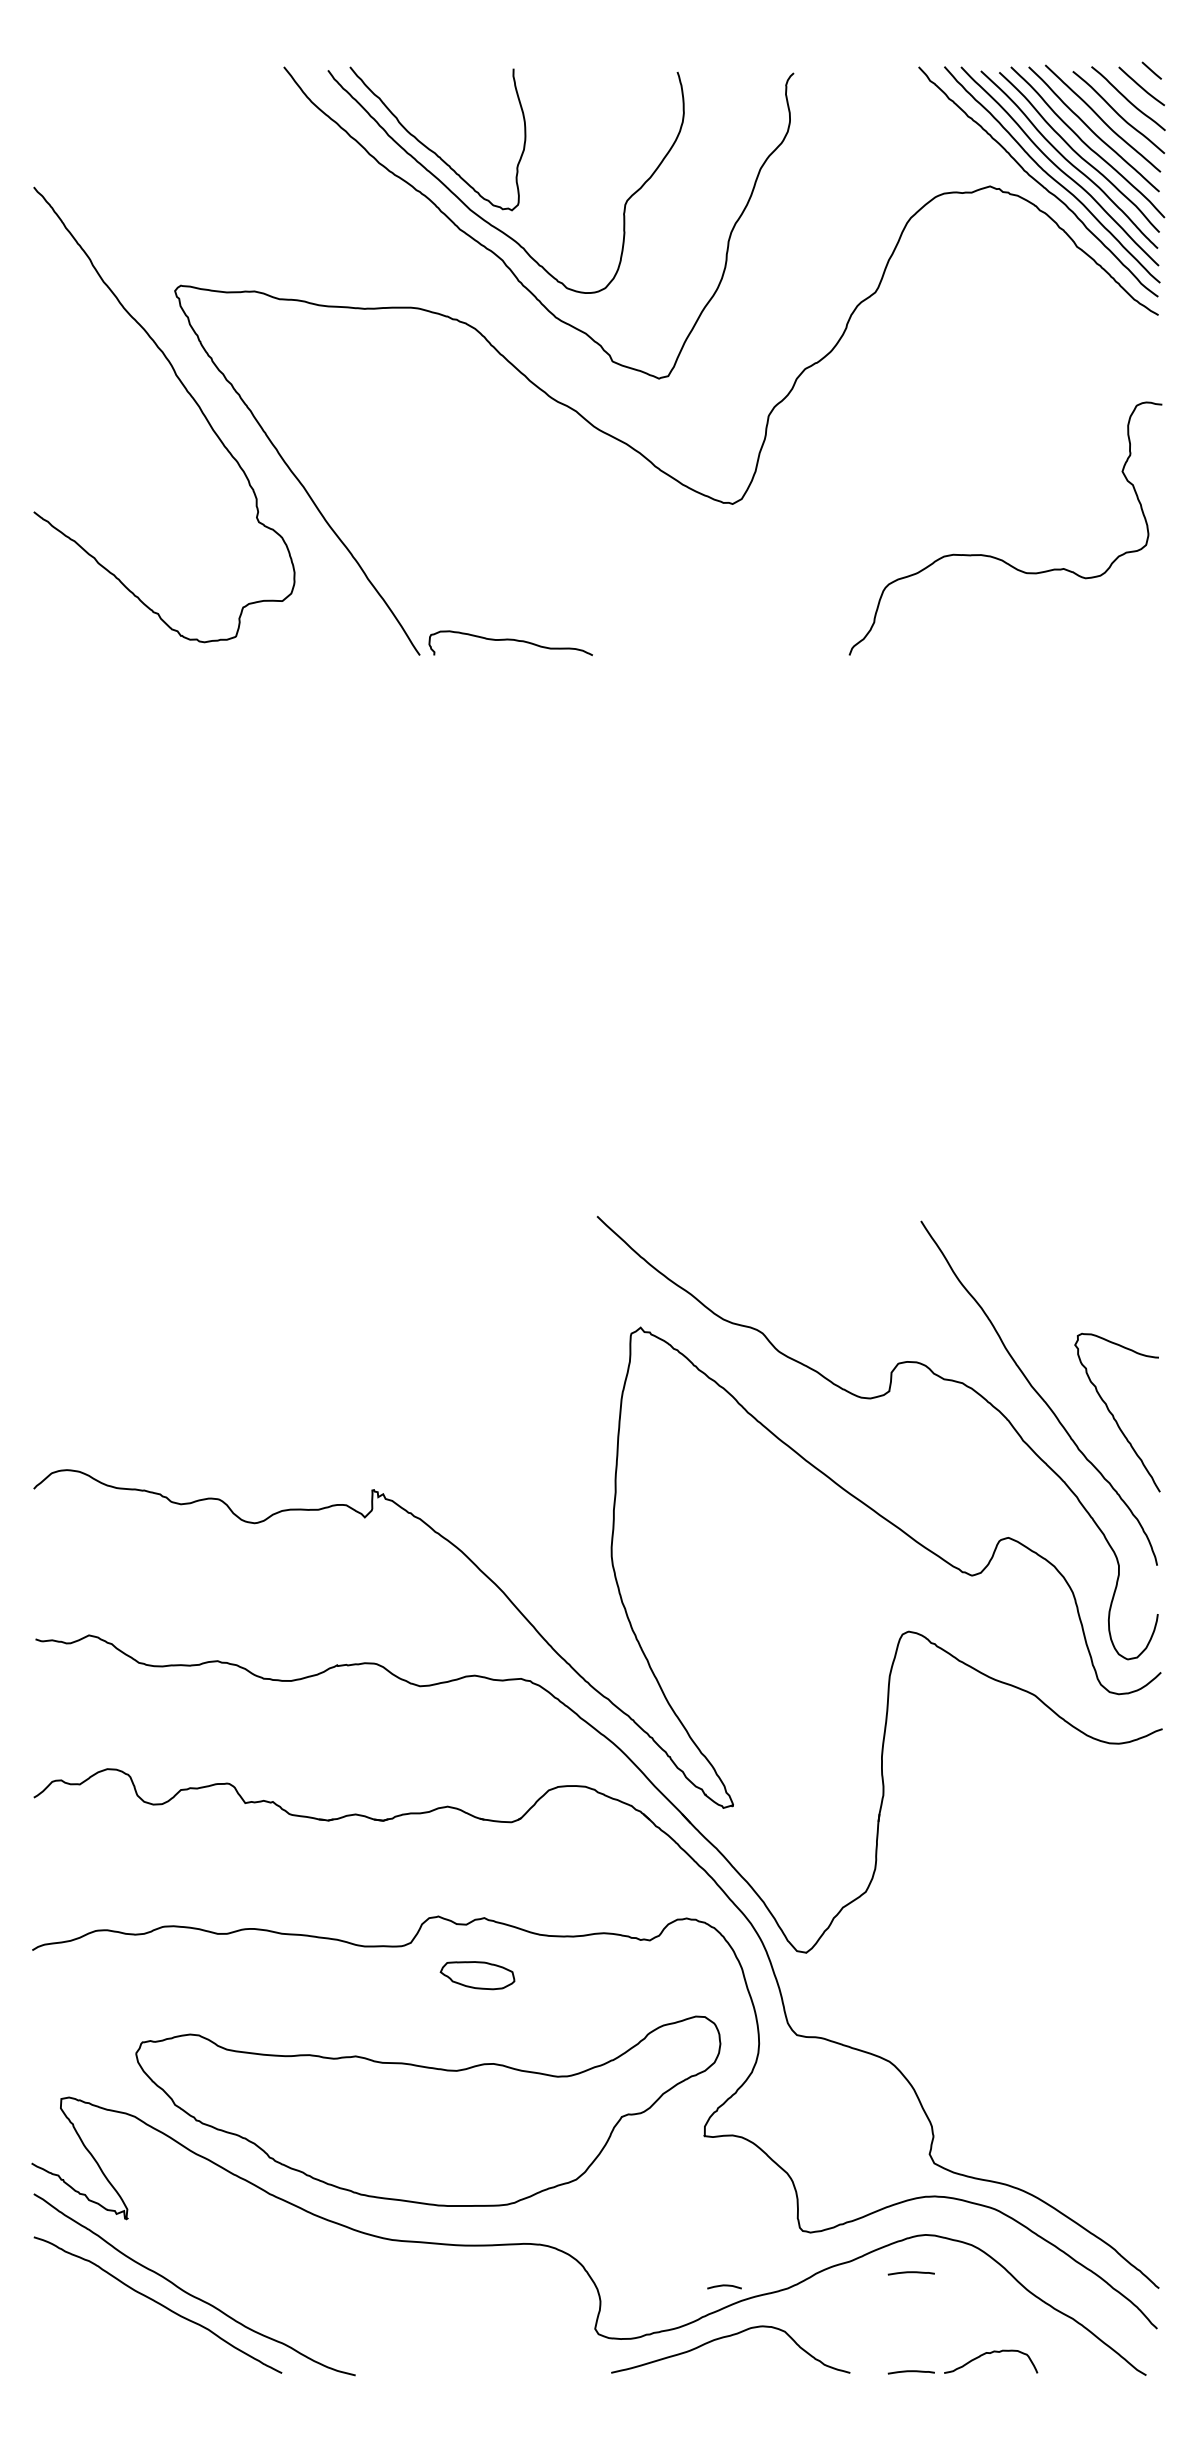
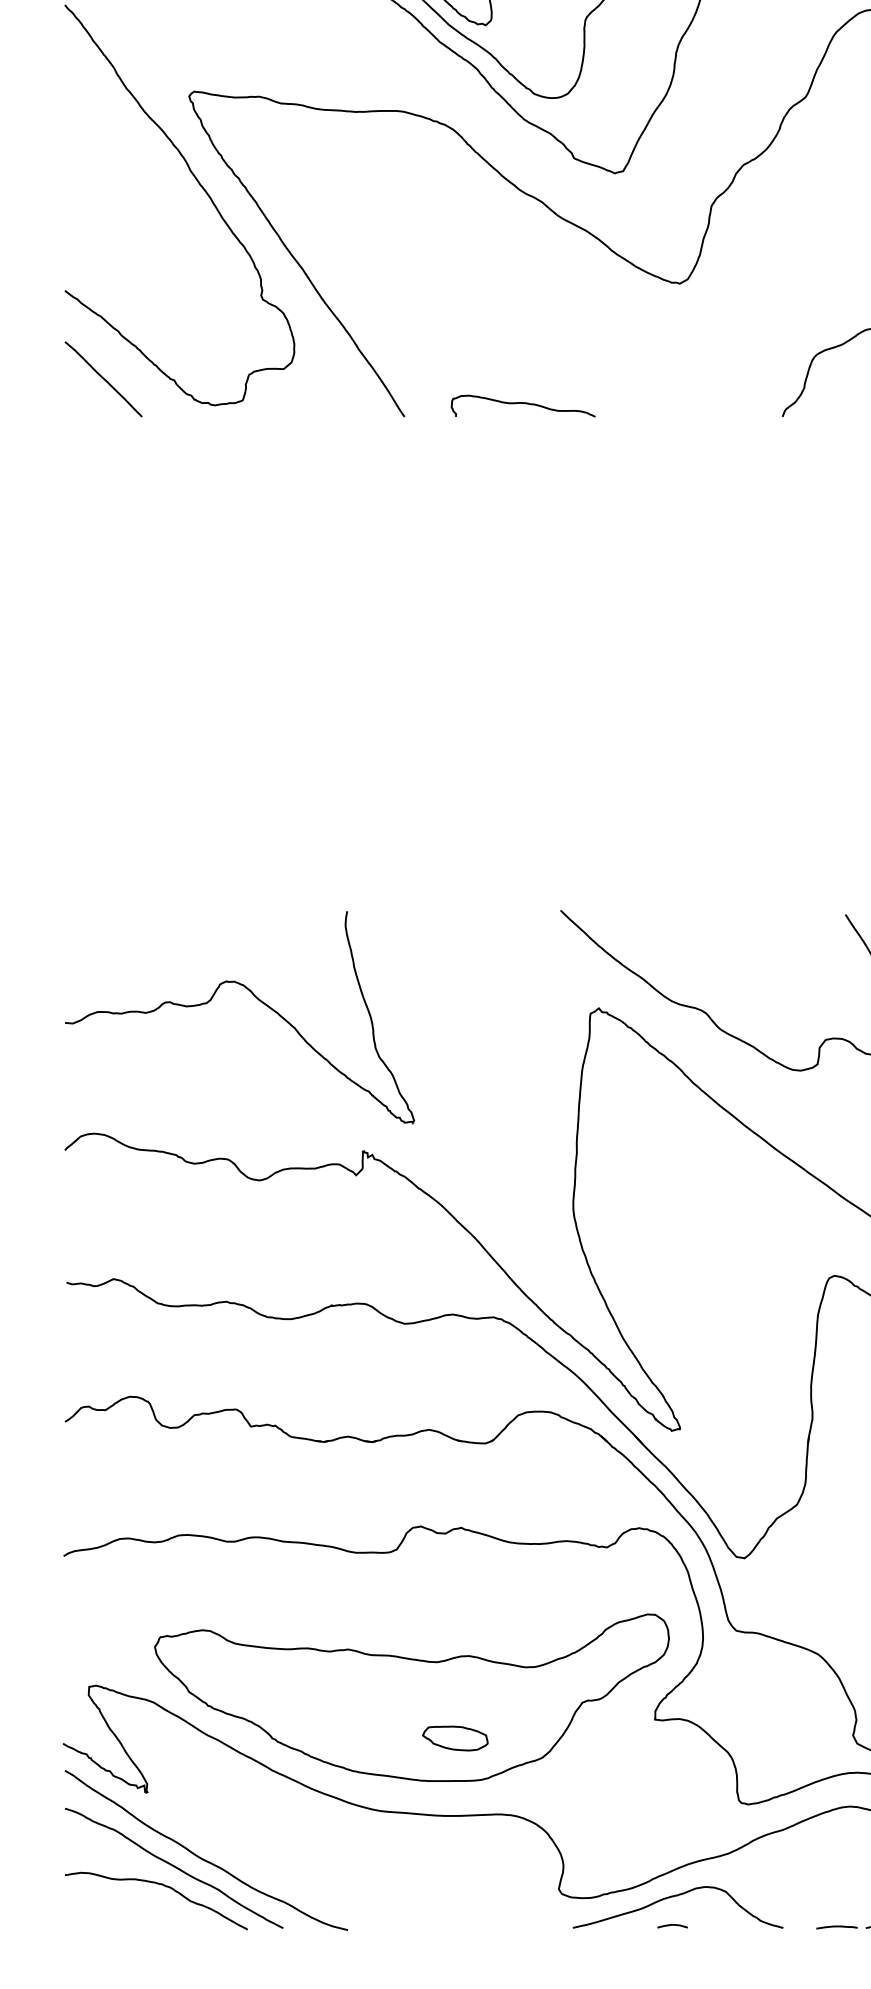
line: (77, 612) -> (103, 379), added
curve: (510, 640) -> (523, 403), moved
curve: (252, 1317) -> (257, 999), added
part: (477, 1975) -> (455, 1738), moved
curve: (910, 2273) -> (836, 1840), removed
curve: (724, 2286) -> (672, 1925), moved
curve: (143, 2324) -> (161, 1885), added

